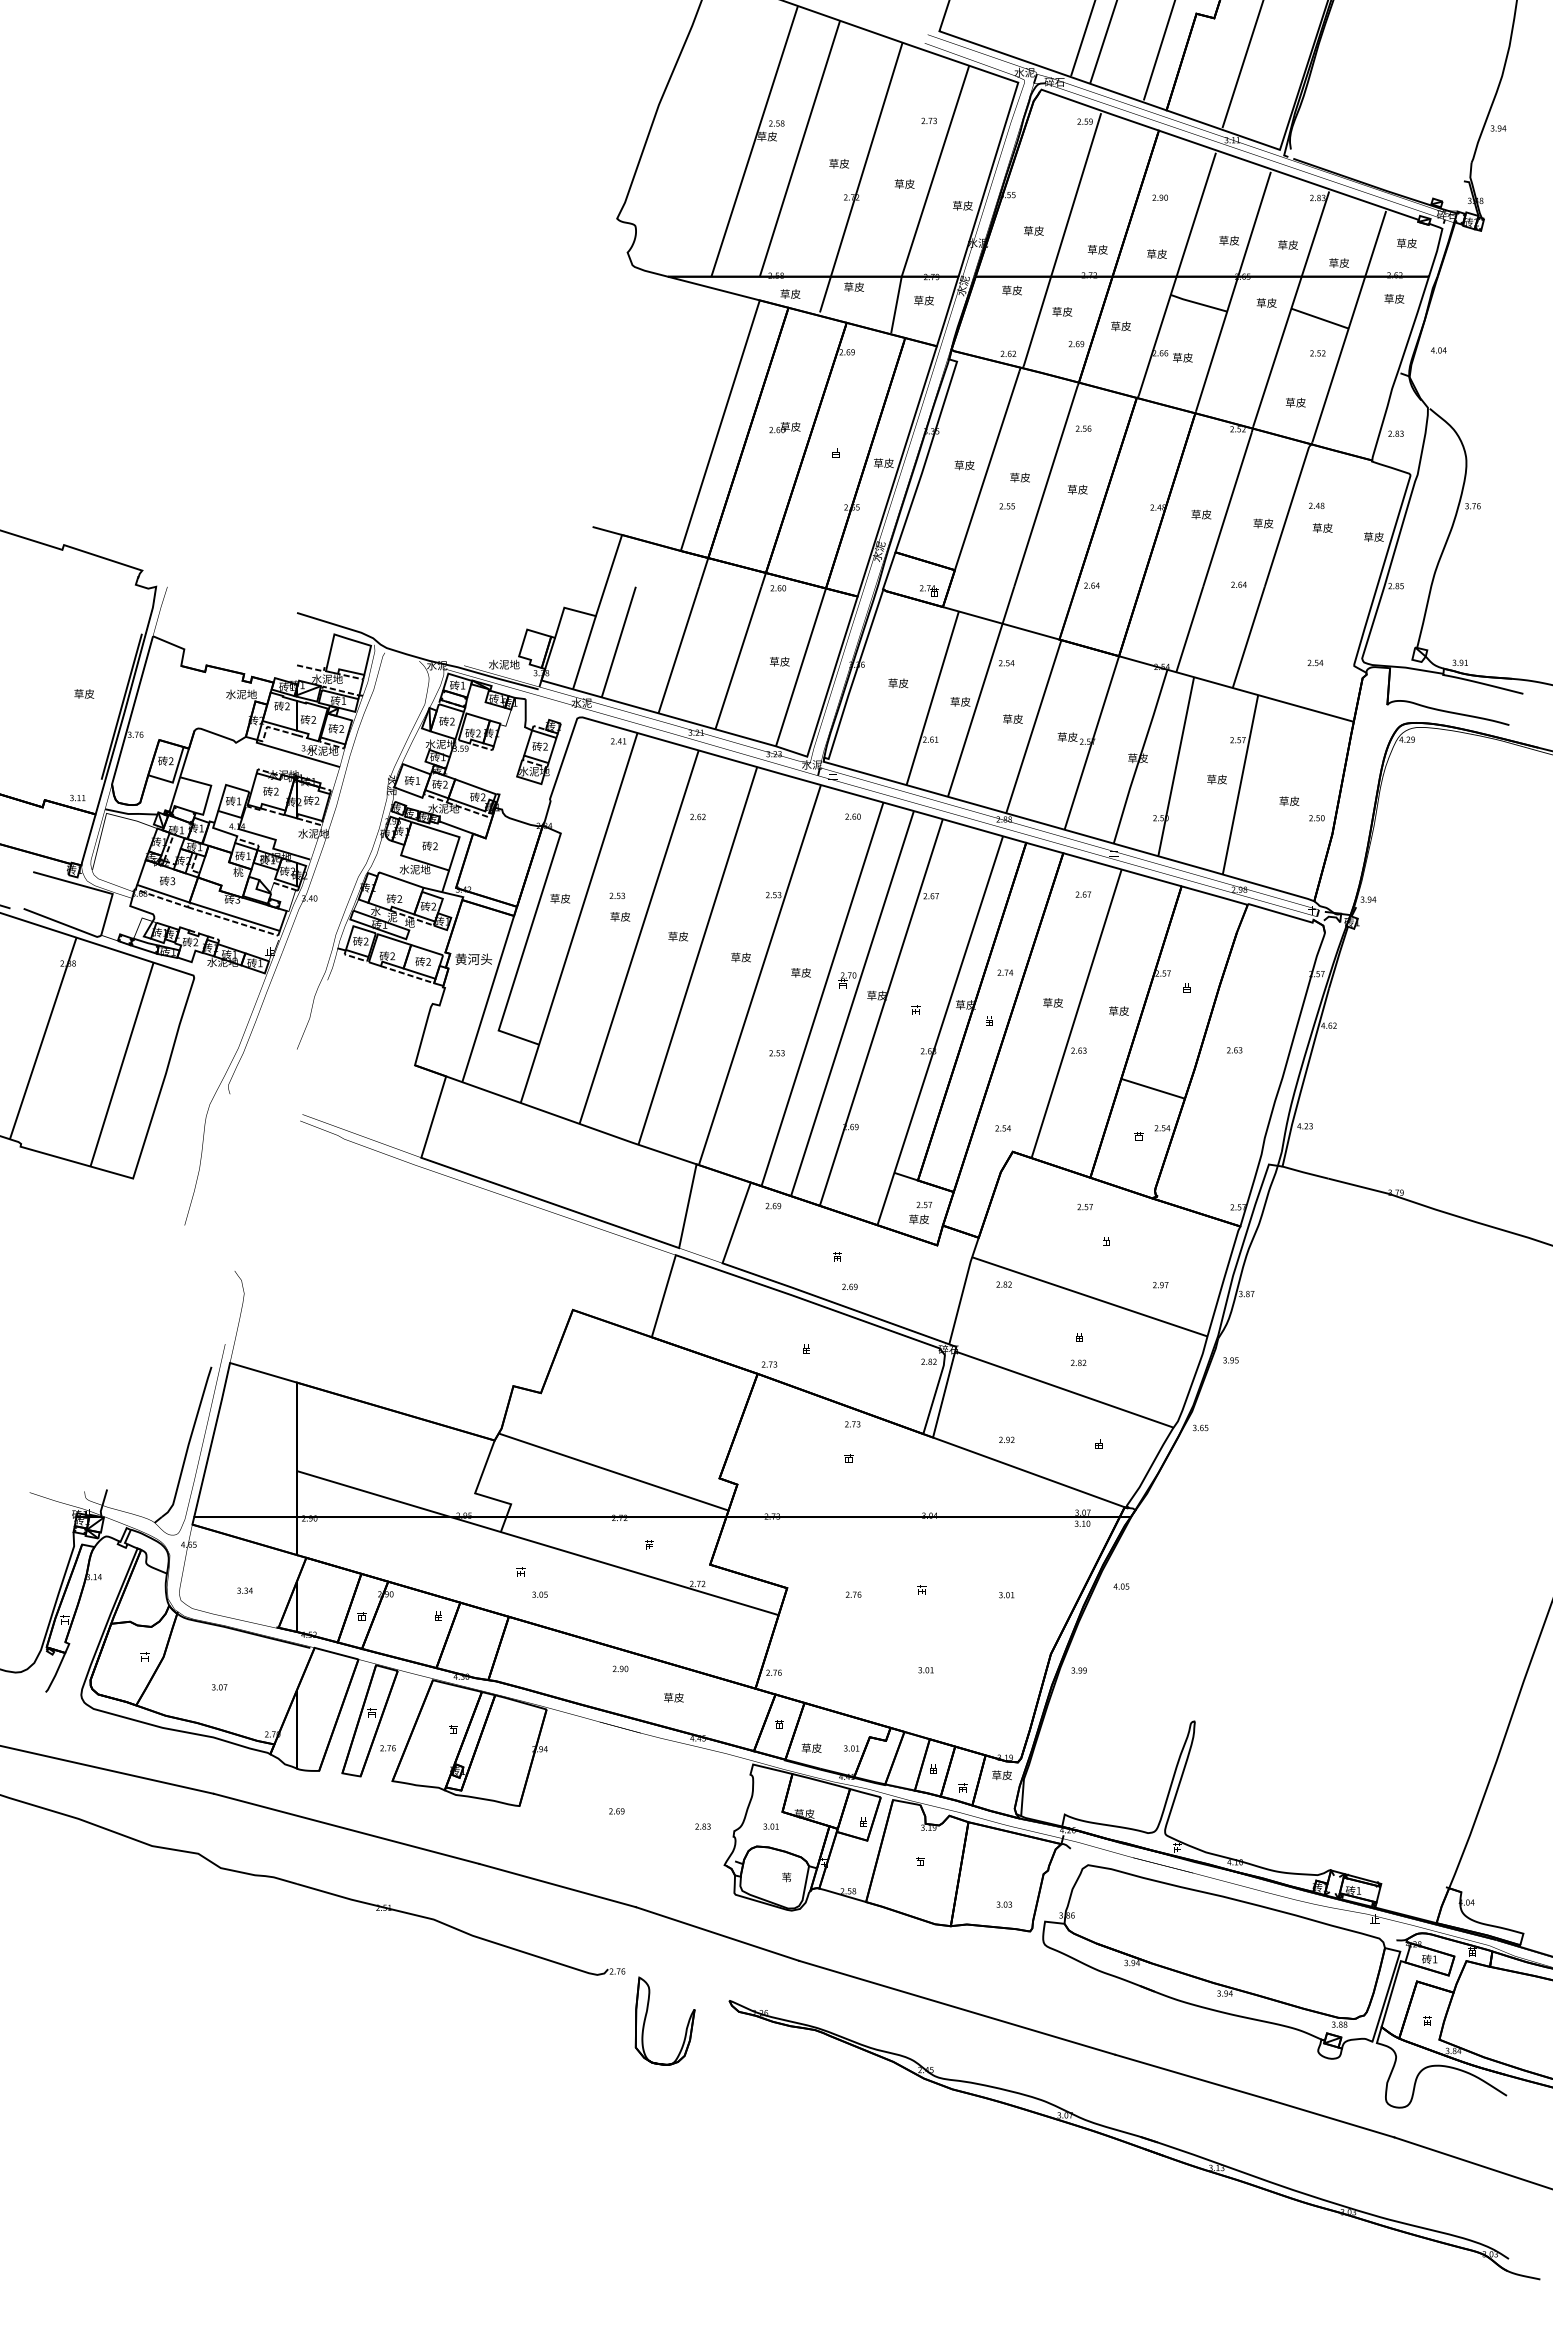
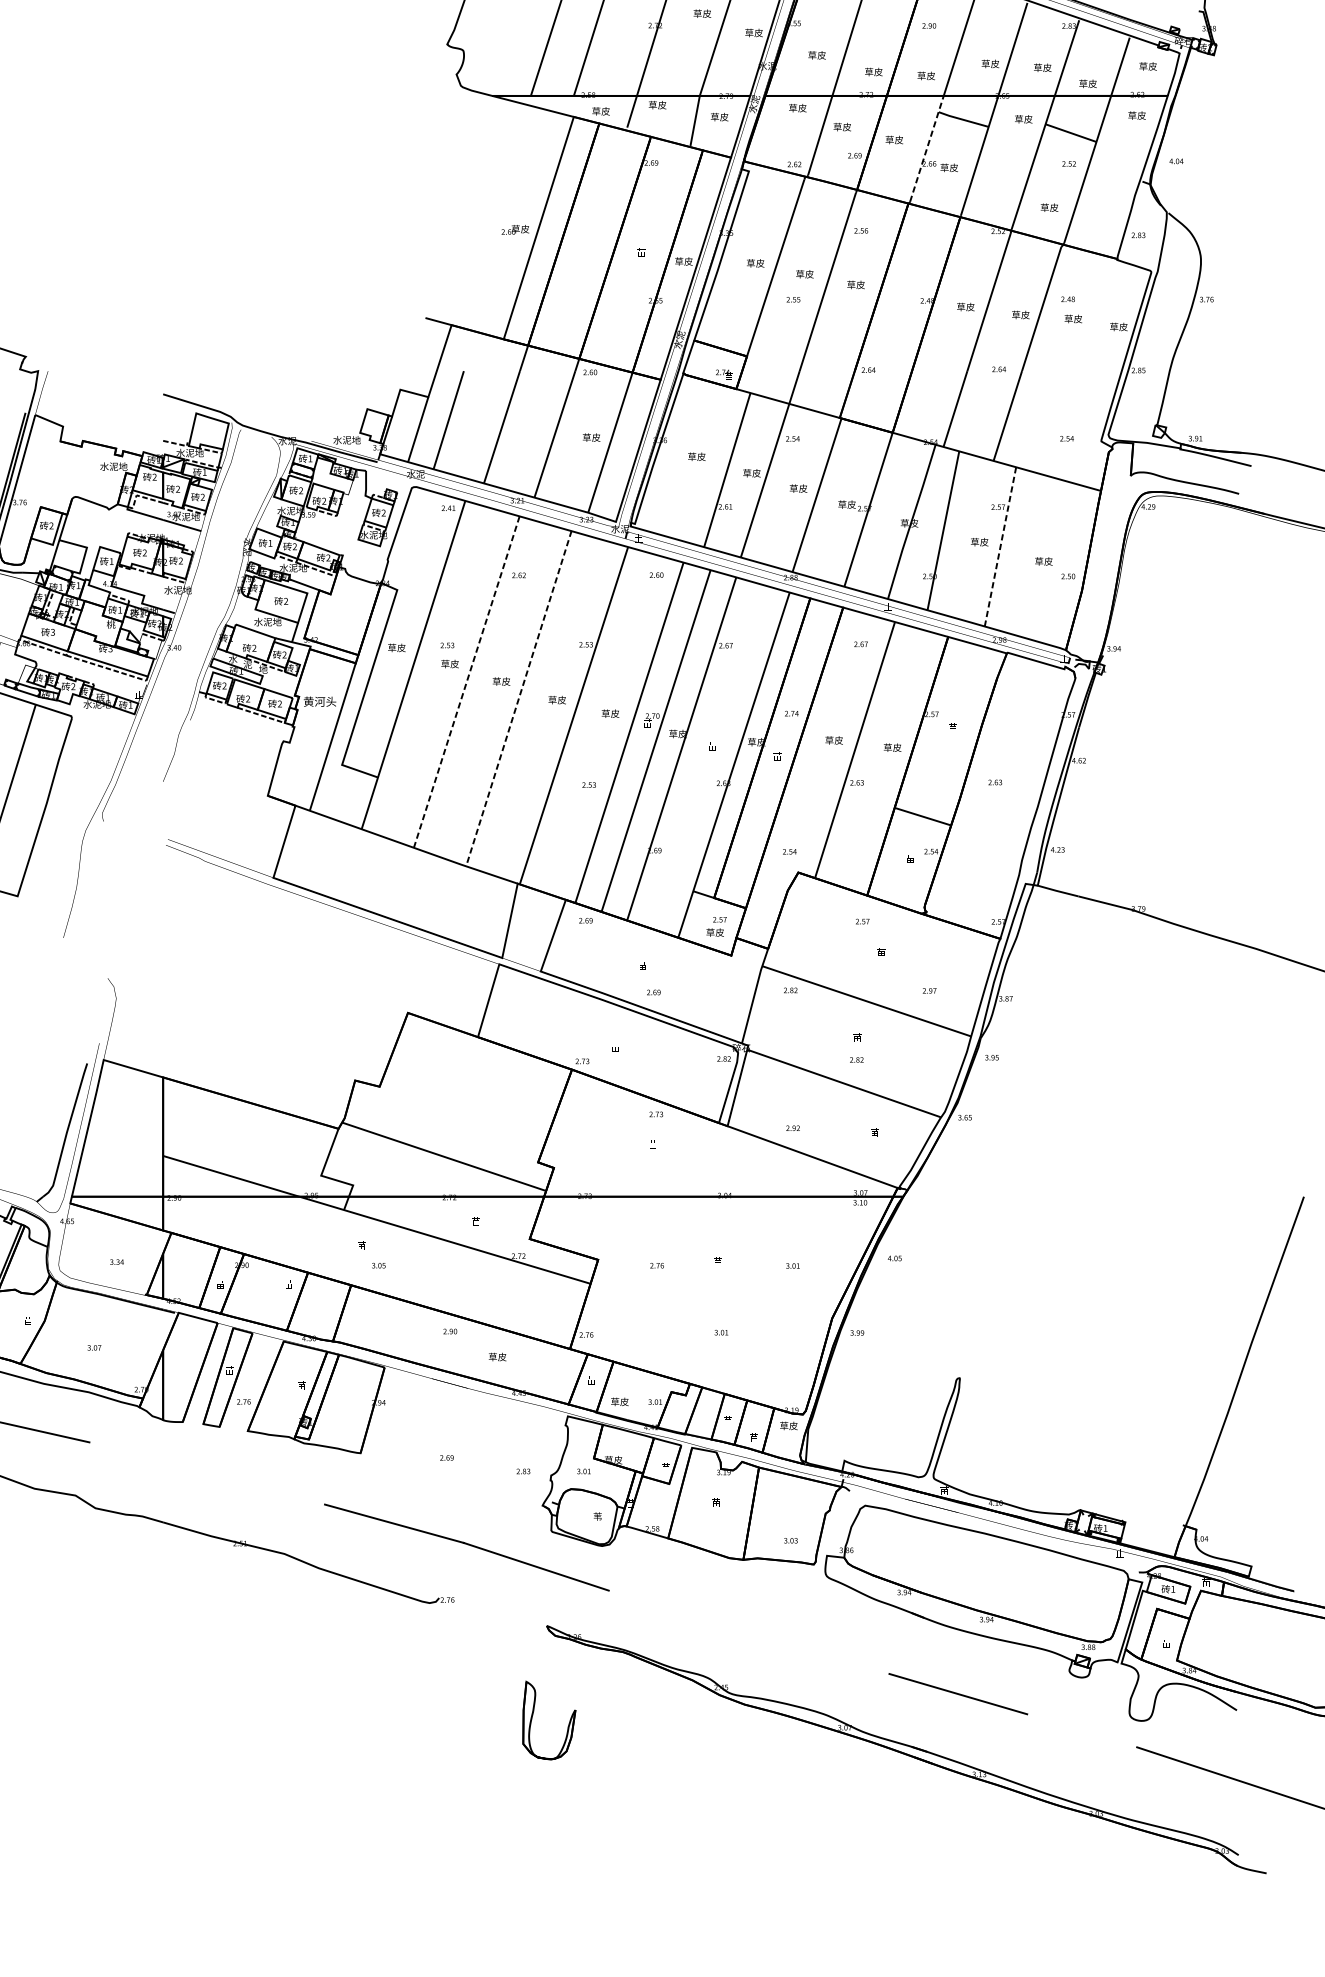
line: (1157, 336) -> (926, 148), solid -> dashed
text: (784, 427) -> (515, 229), moved
line: (1240, 785) -> (1000, 547), solid -> dashed
line: (639, 937) -> (467, 682), solid -> dashed
line: (697, 956) -> (518, 699), solid -> dashed
line: (346, 1828) -> (207, 1473), removed
line: (957, 2007) -> (749, 1632), removed
part: (647, 2014) -> (533, 1714), moved
line: (1332, 2118) -> (1082, 1730), removed

